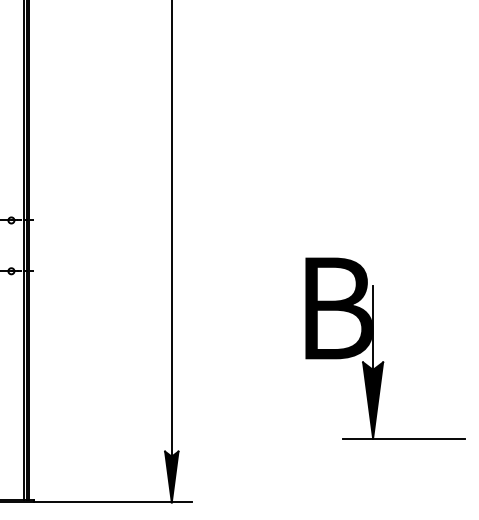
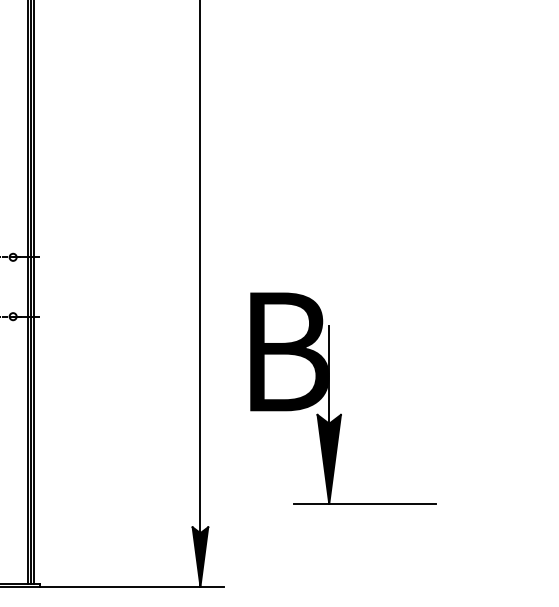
part: (373, 348) -> (329, 398), moved

